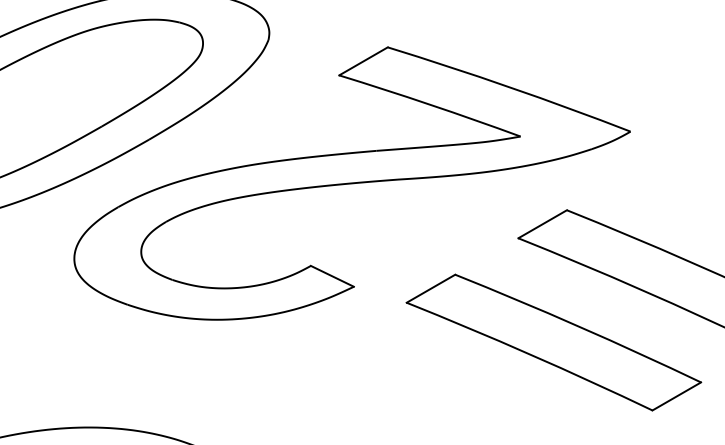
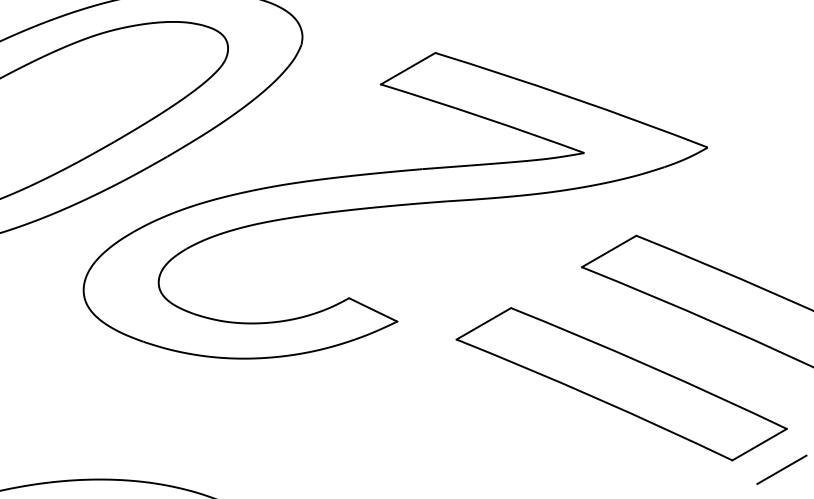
line: (696, 418) -> (781, 469), added

